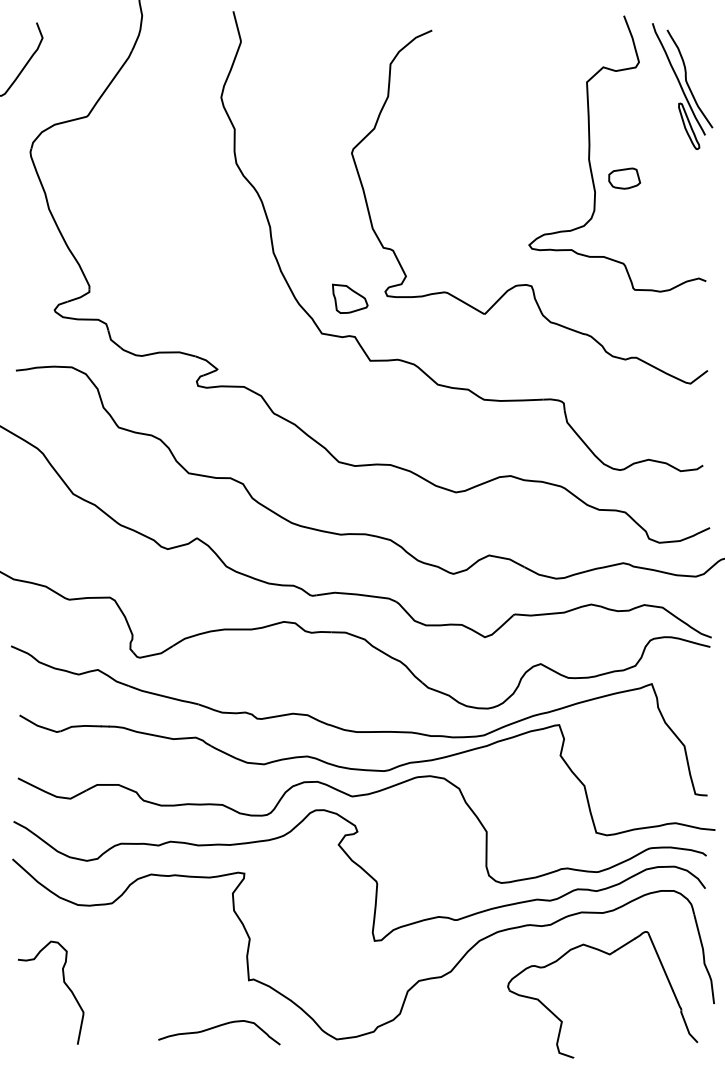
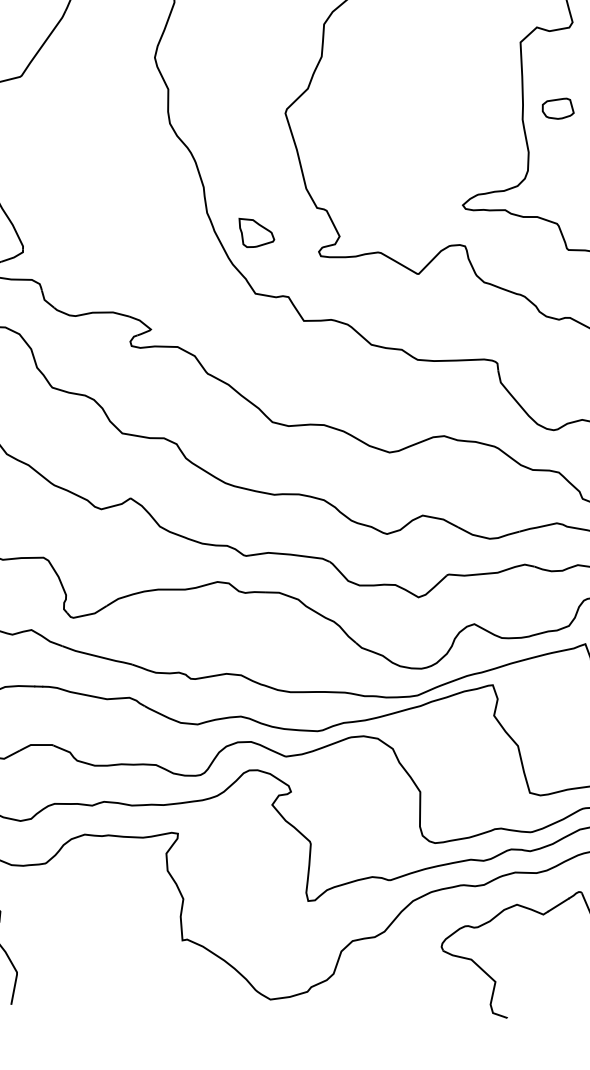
part: (624, 178) -> (558, 108), moved
part: (350, 298) -> (257, 232), moved
curve: (217, 1027) -> (151, 987), removed

